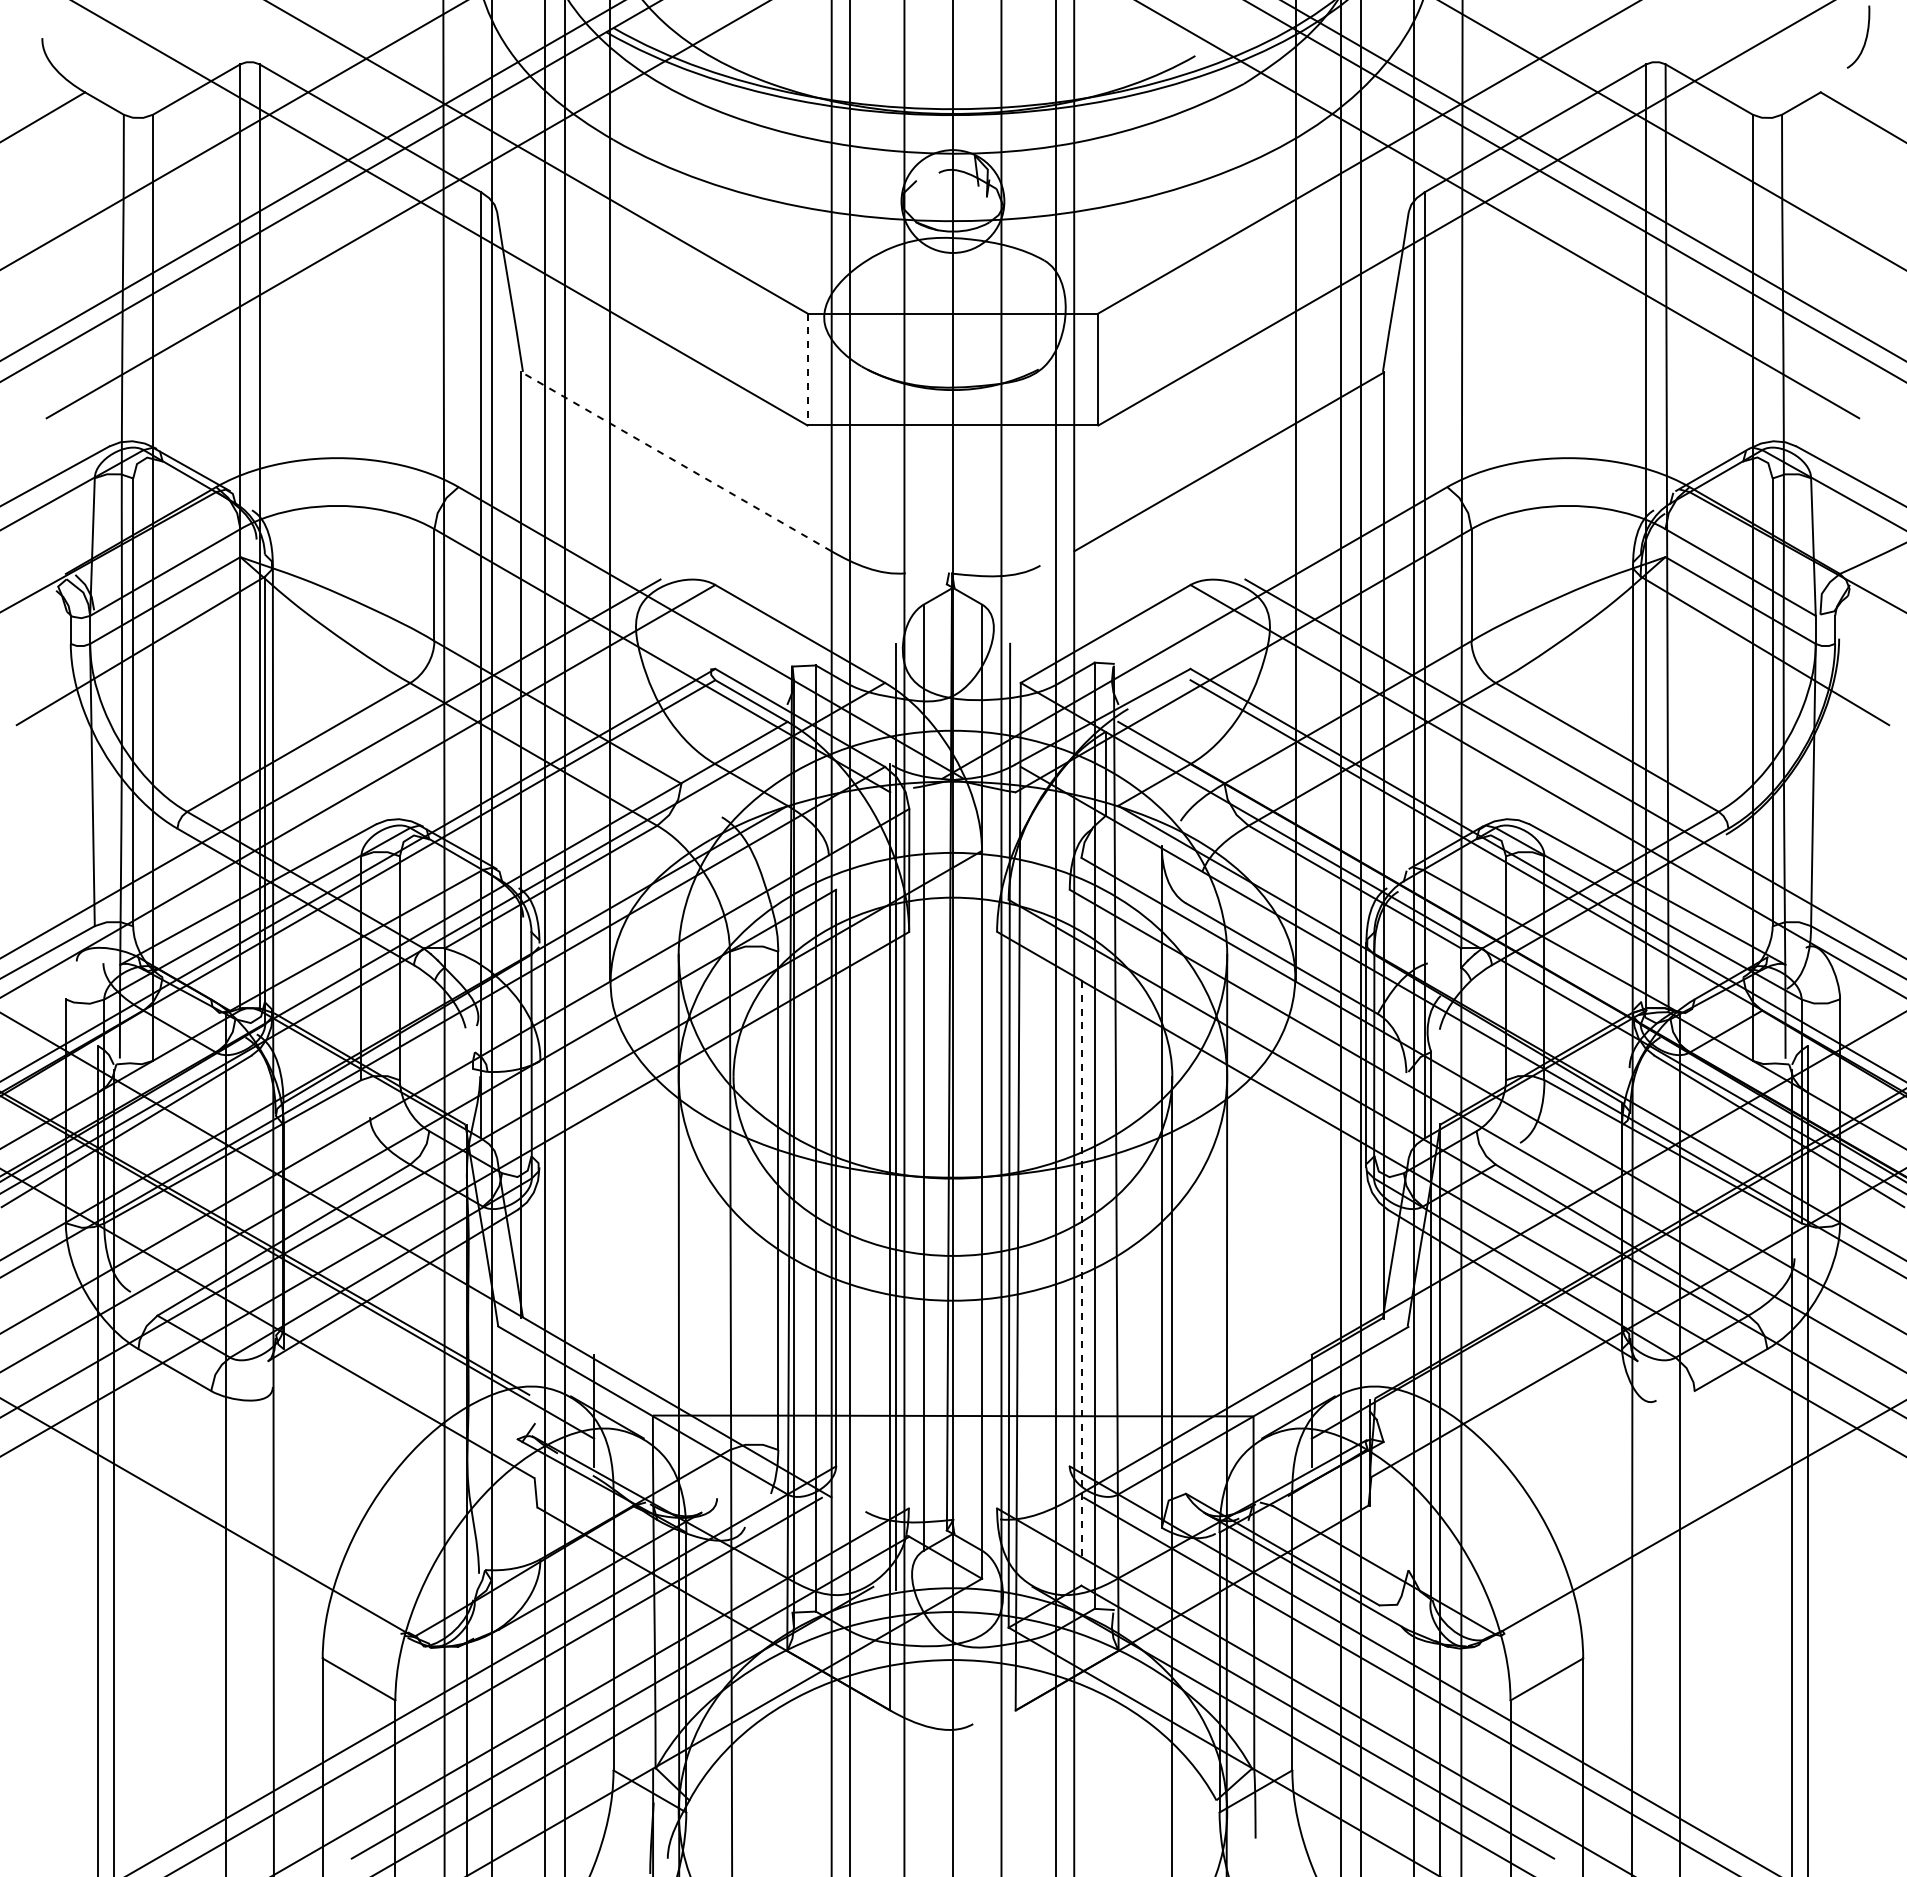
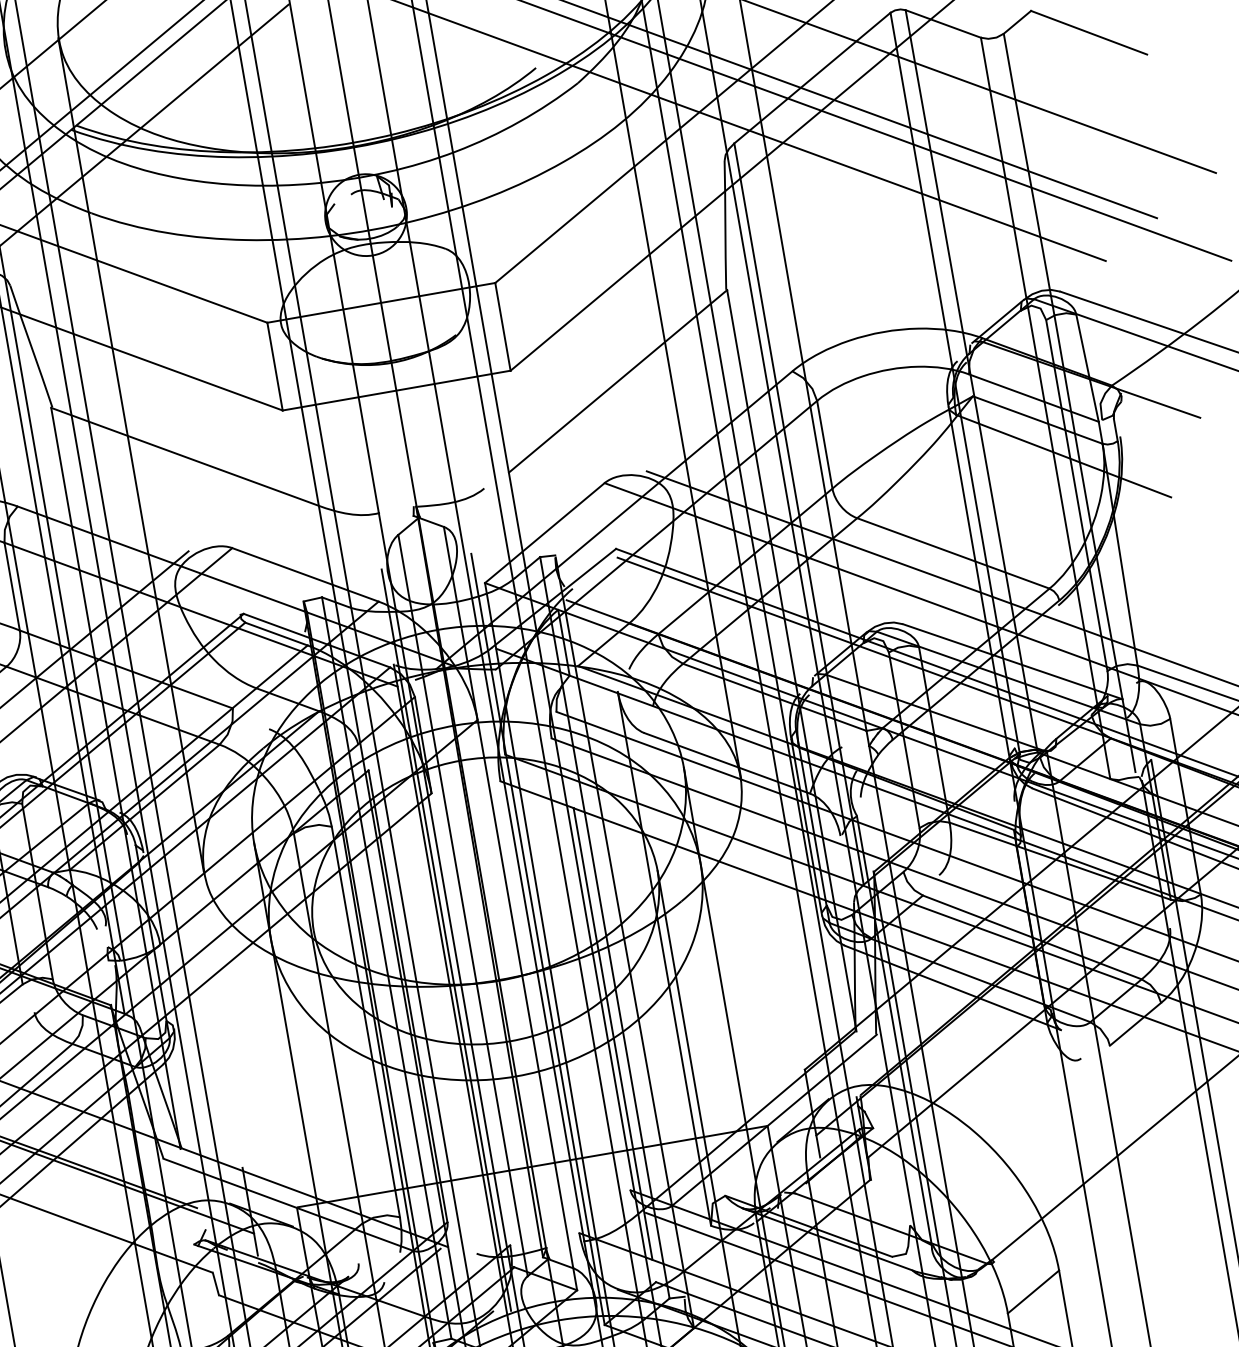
line: (807, 369) -> (275, 366), dashed -> solid
line: (676, 461) -> (184, 456), dashed -> solid
line: (1081, 1269) -> (612, 1034), dashed -> solid

